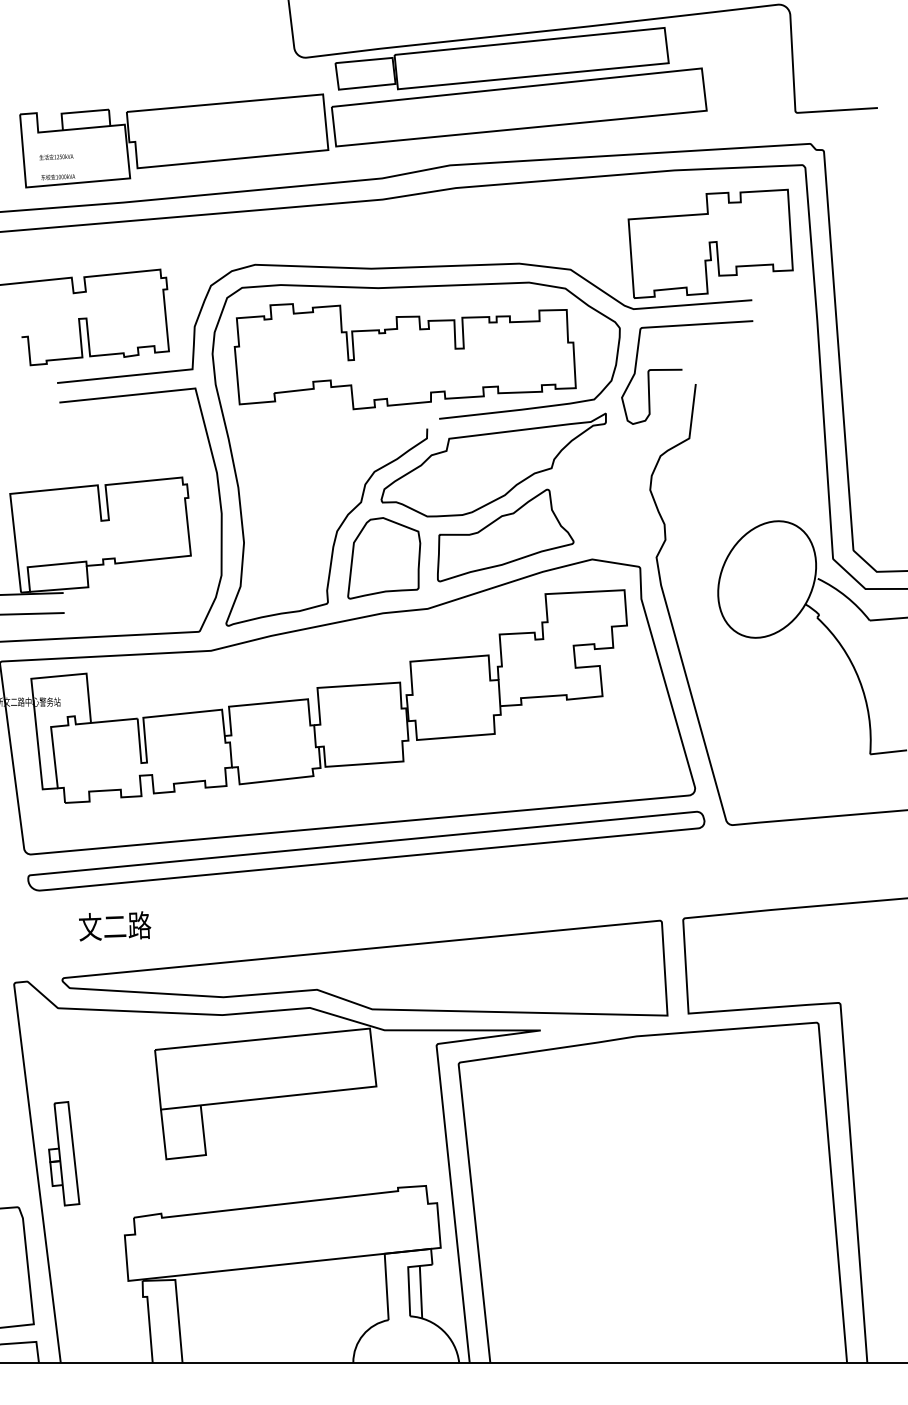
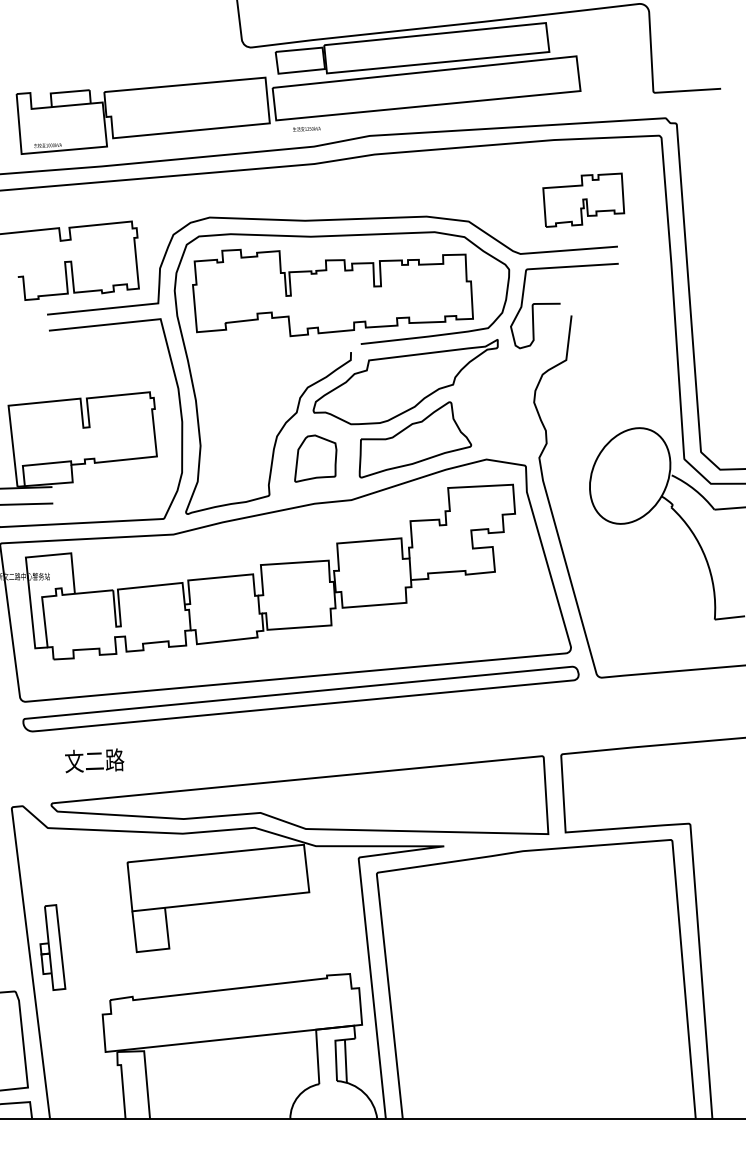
text: (56, 157) -> (306, 129), moved
part: (710, 243) -> (583, 200), size x0.6
part: (384, 558) -> (315, 458), size x0.7

